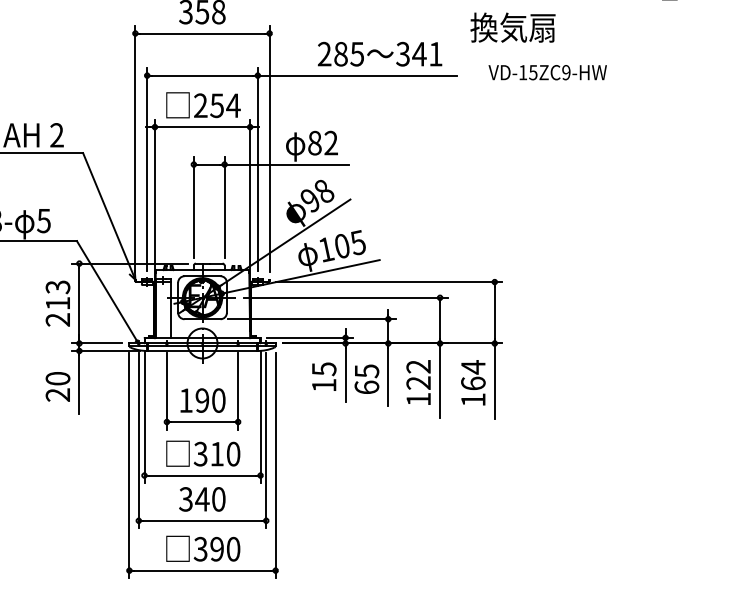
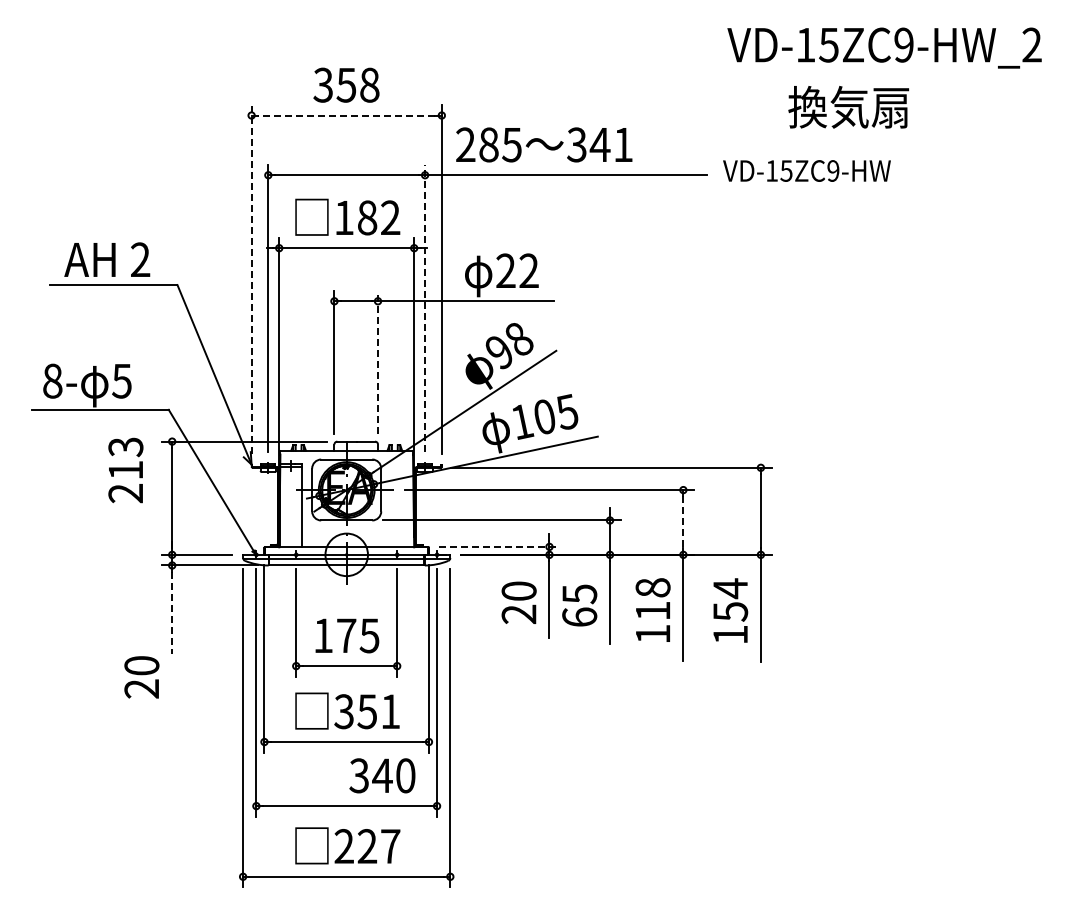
text: (512, 27) -> (848, 107), moved
line: (202, 33) -> (346, 115), solid -> dashed
text: (380, 53) -> (544, 144), moved
text: (547, 72) -> (806, 170), moved
text: (217, 105) -> (367, 217), 254 -> 182
text: (314, 142) -> (505, 270), 82 -> 22
line: (135, 149) -> (251, 279), solid -> dashed
line: (258, 169) -> (425, 308), solid -> dashed
line: (224, 207) -> (378, 362), solid -> dashed
text: (57, 303) -> (125, 470), moved
line: (440, 320) -> (683, 522), solid -> dashed
line: (310, 337) -> (499, 546), solid -> dashed
text: (418, 374) -> (652, 599), 122 -> 118
text: (323, 377) -> (518, 602), 15 -> 20
text: (473, 383) -> (730, 611), 164 -> 154
line: (79, 384) -> (172, 613), solid -> dashed
text: (57, 386) -> (141, 677), moved
text: (210, 400) -> (358, 635), 190 -> 175
text: (224, 454) -> (378, 711), 310 -> 351
text: (202, 499) -> (382, 775), moved
text: (217, 549) -> (367, 846), 390 -> 227

